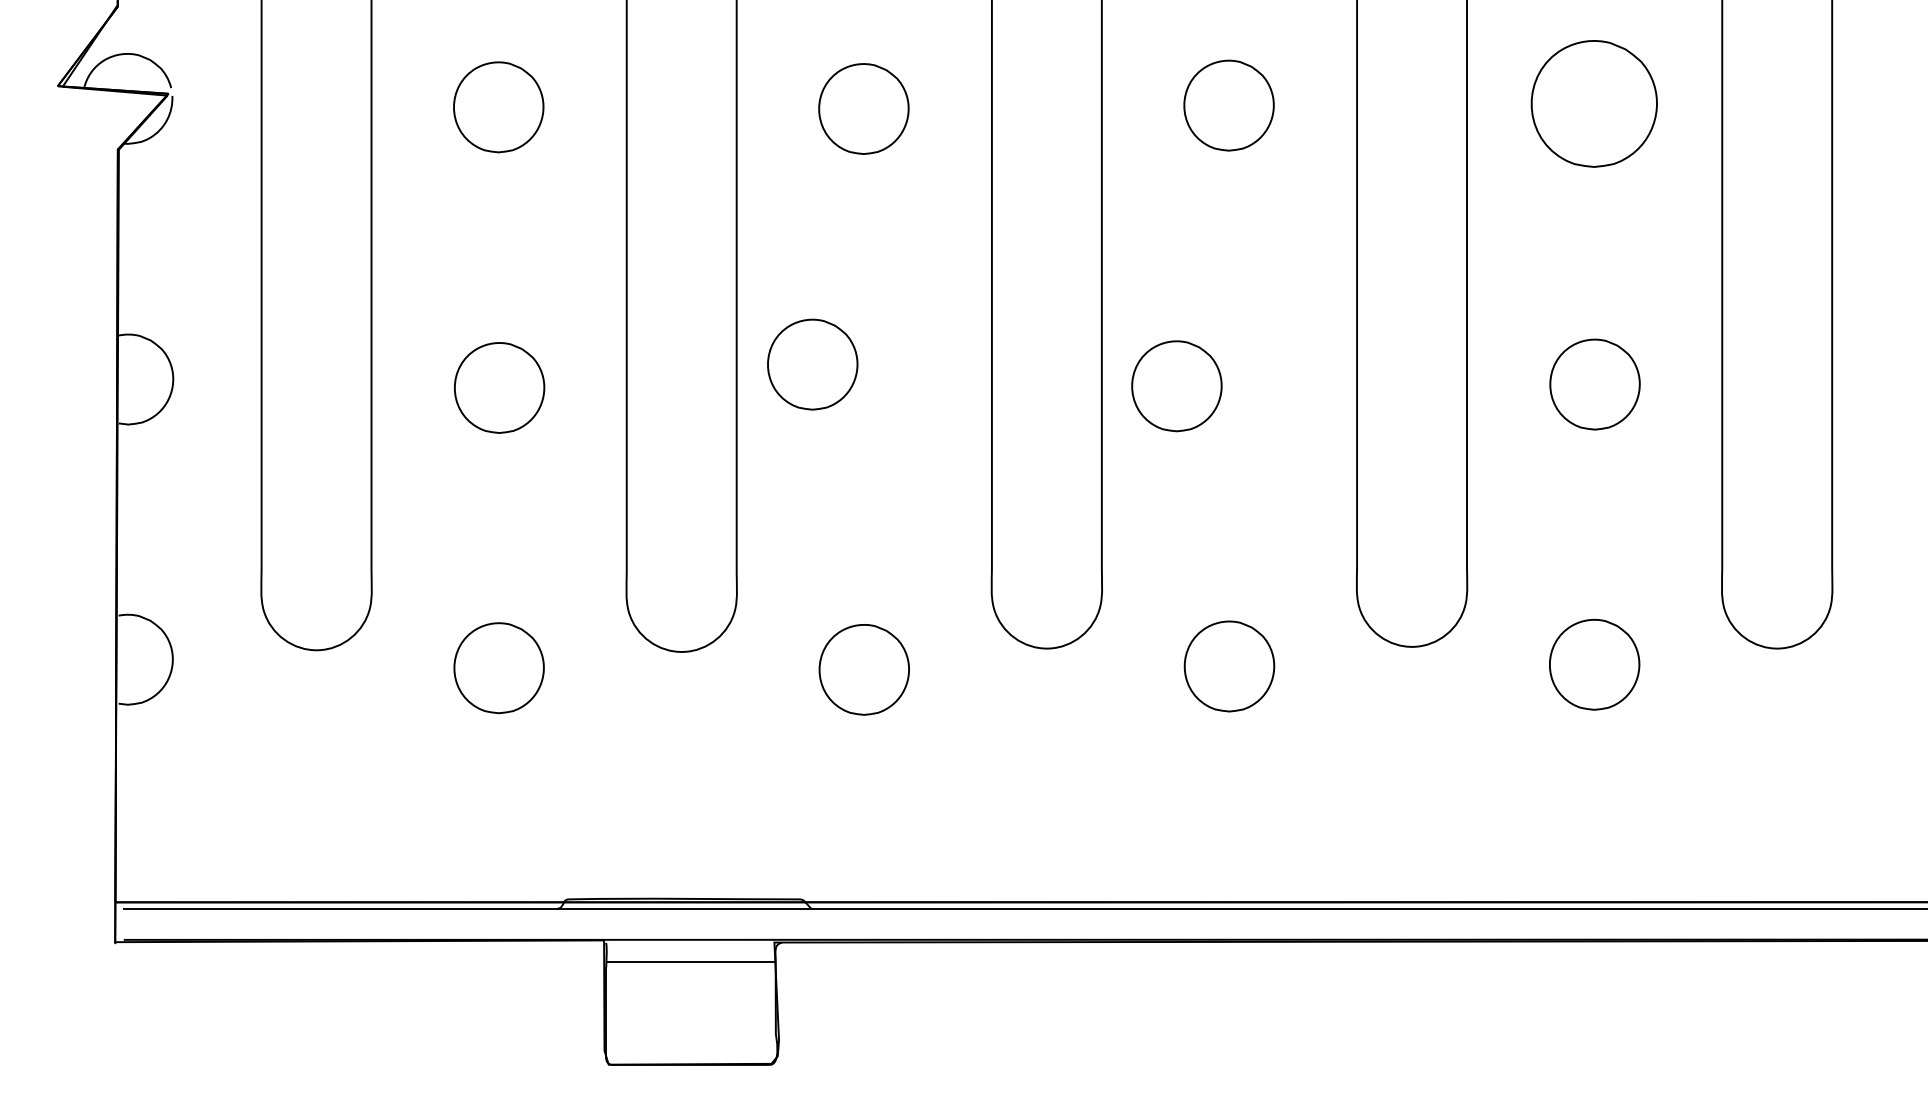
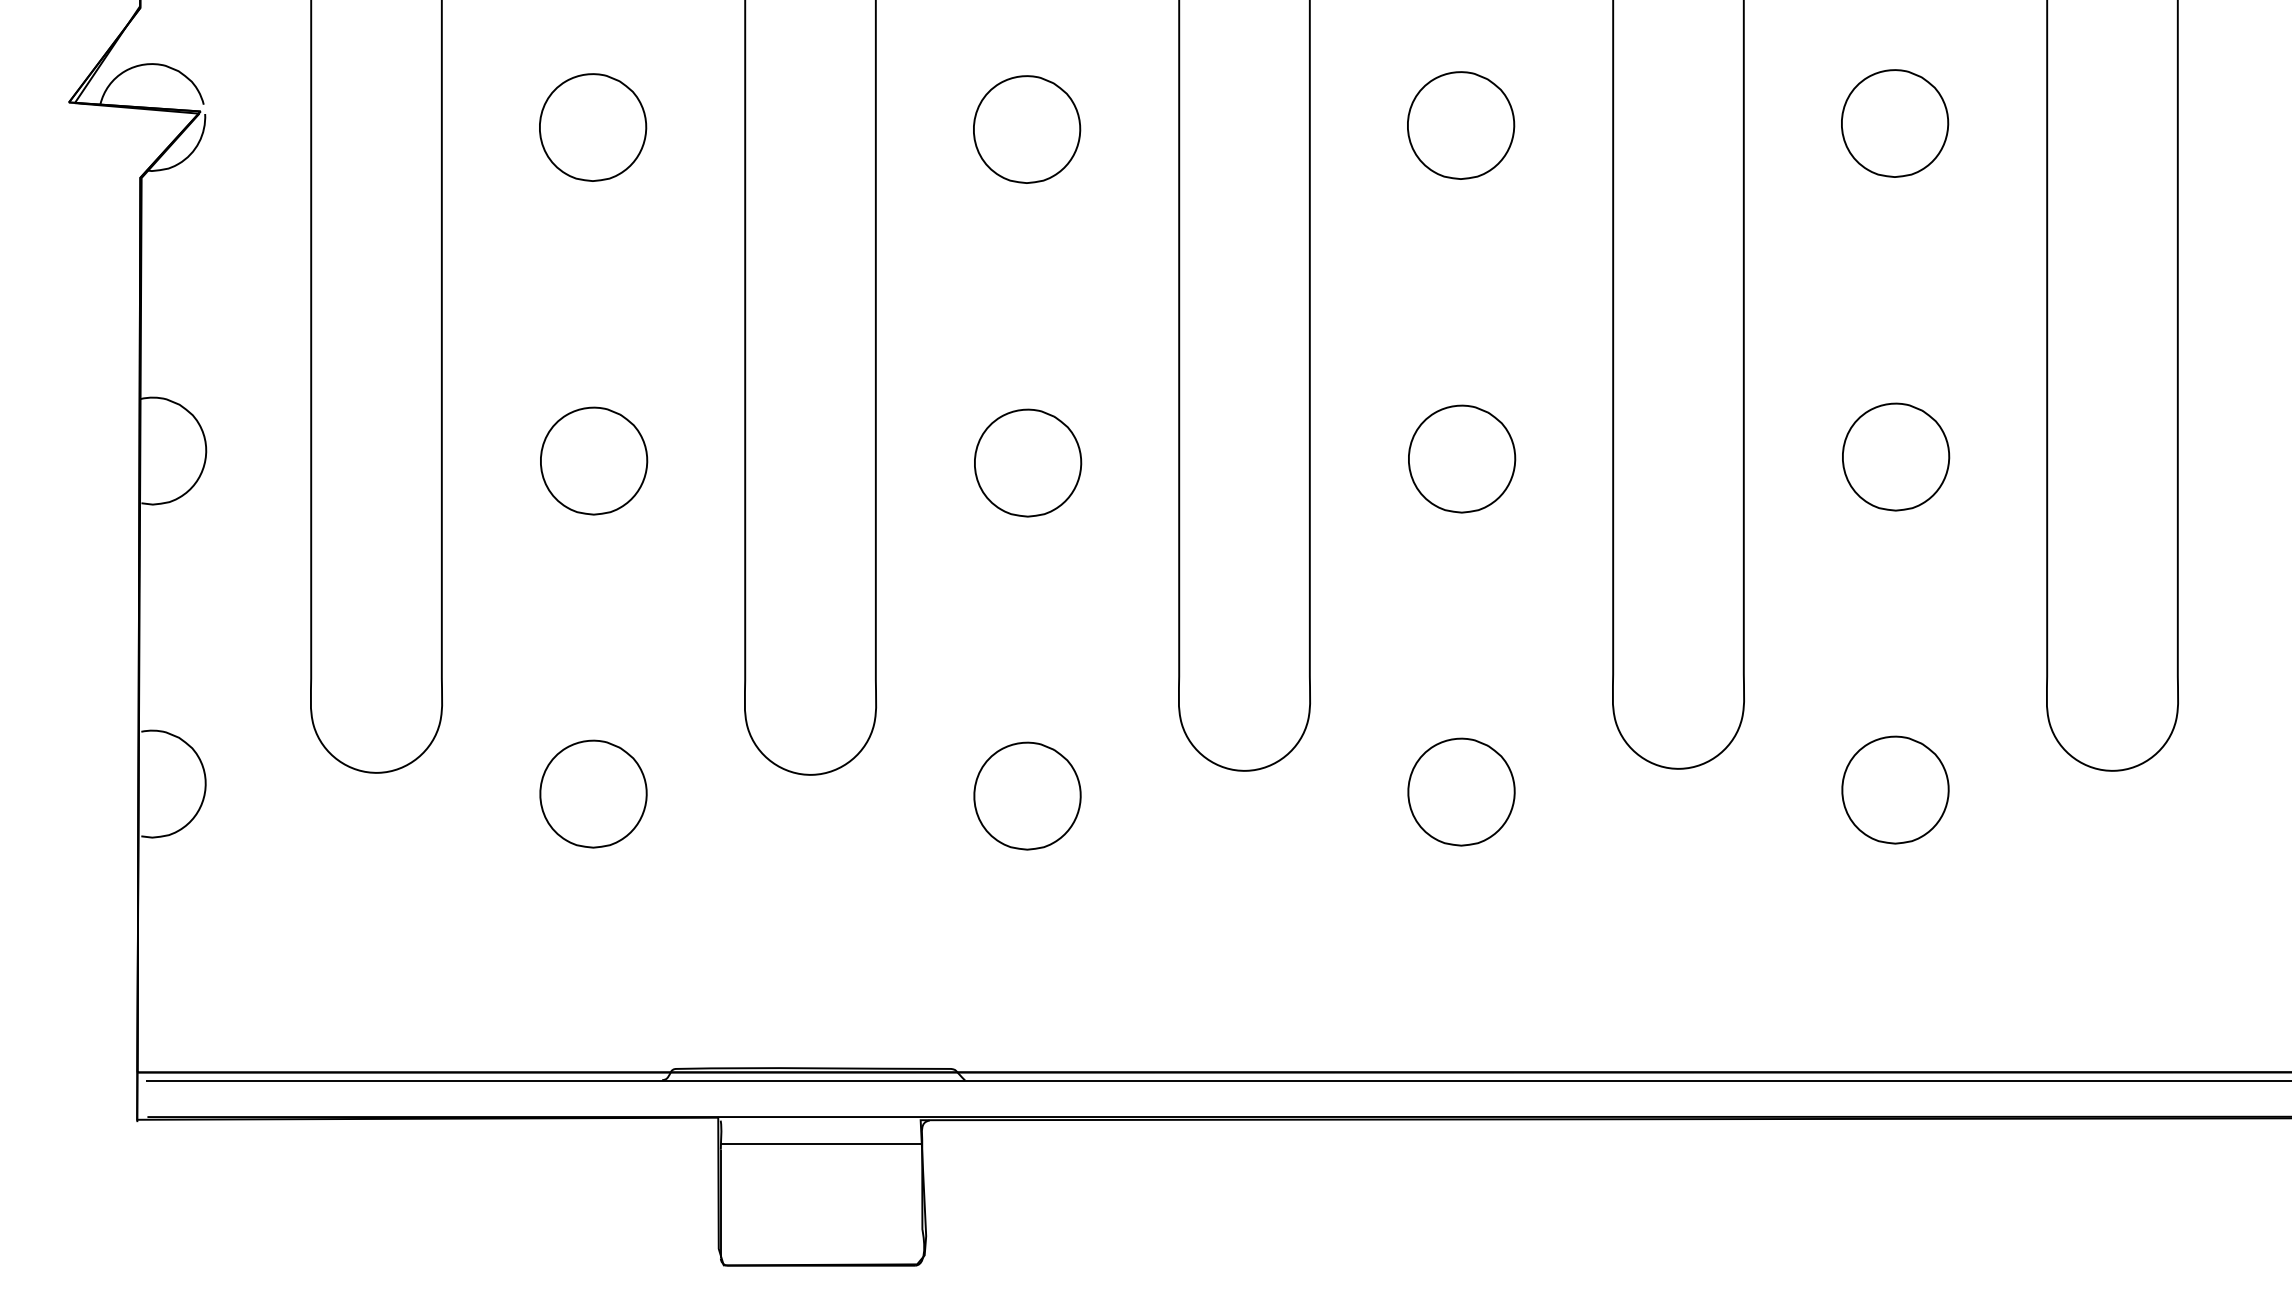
part: (1593, 103) -> (1894, 123), size x0.71
part: (812, 364) -> (1027, 462), moved
part: (1176, 386) -> (1461, 459), moved

